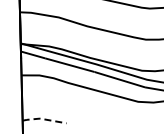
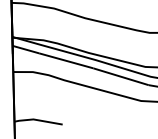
line: (43, 119) -> (37, 120), dashed -> solid

